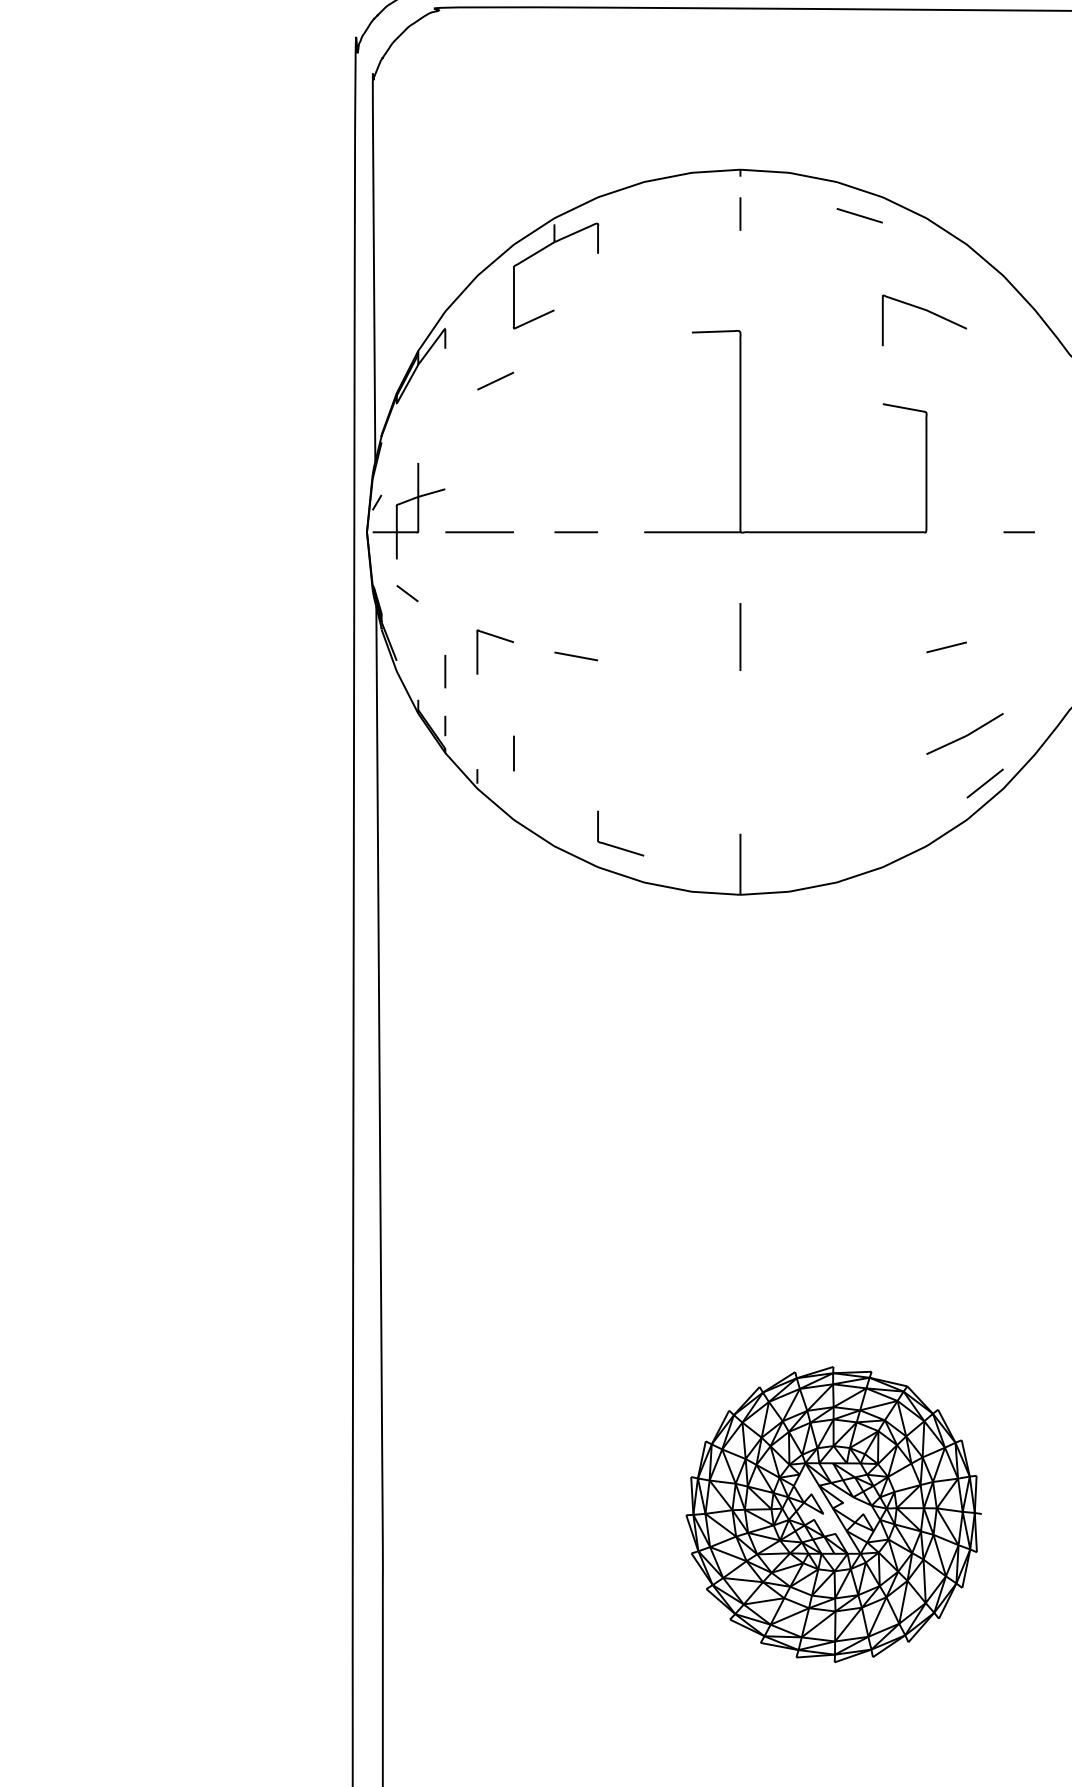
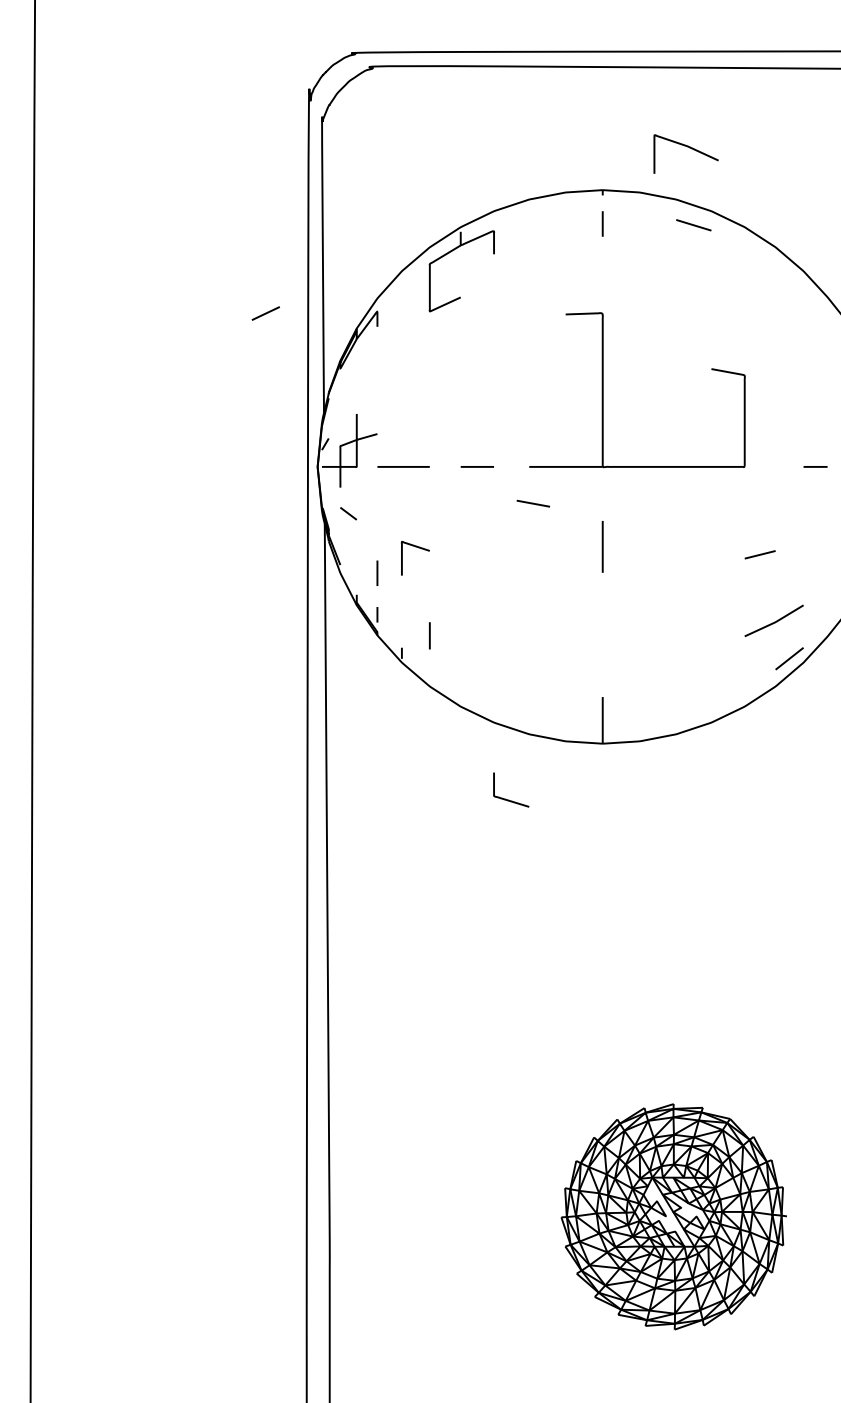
curve: (926, 311) -> (687, 147), moved
line: (495, 381) -> (265, 313), moved
line: (575, 656) -> (532, 503), moved
curve: (618, 846) -> (509, 799), moved

